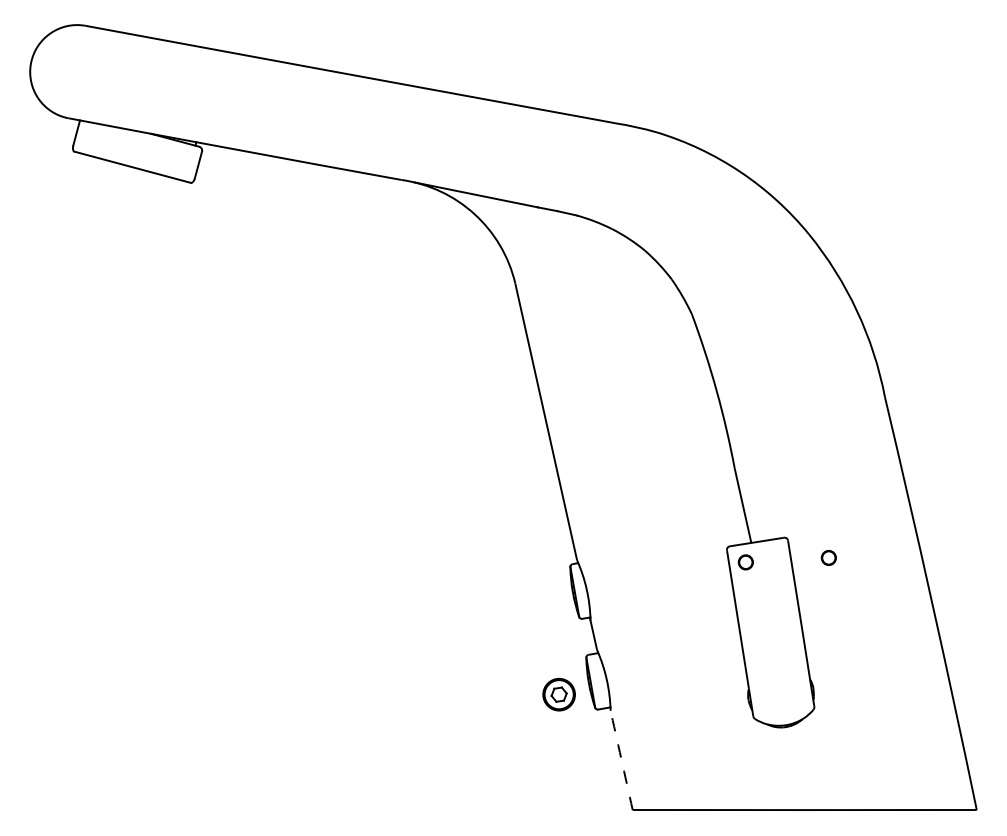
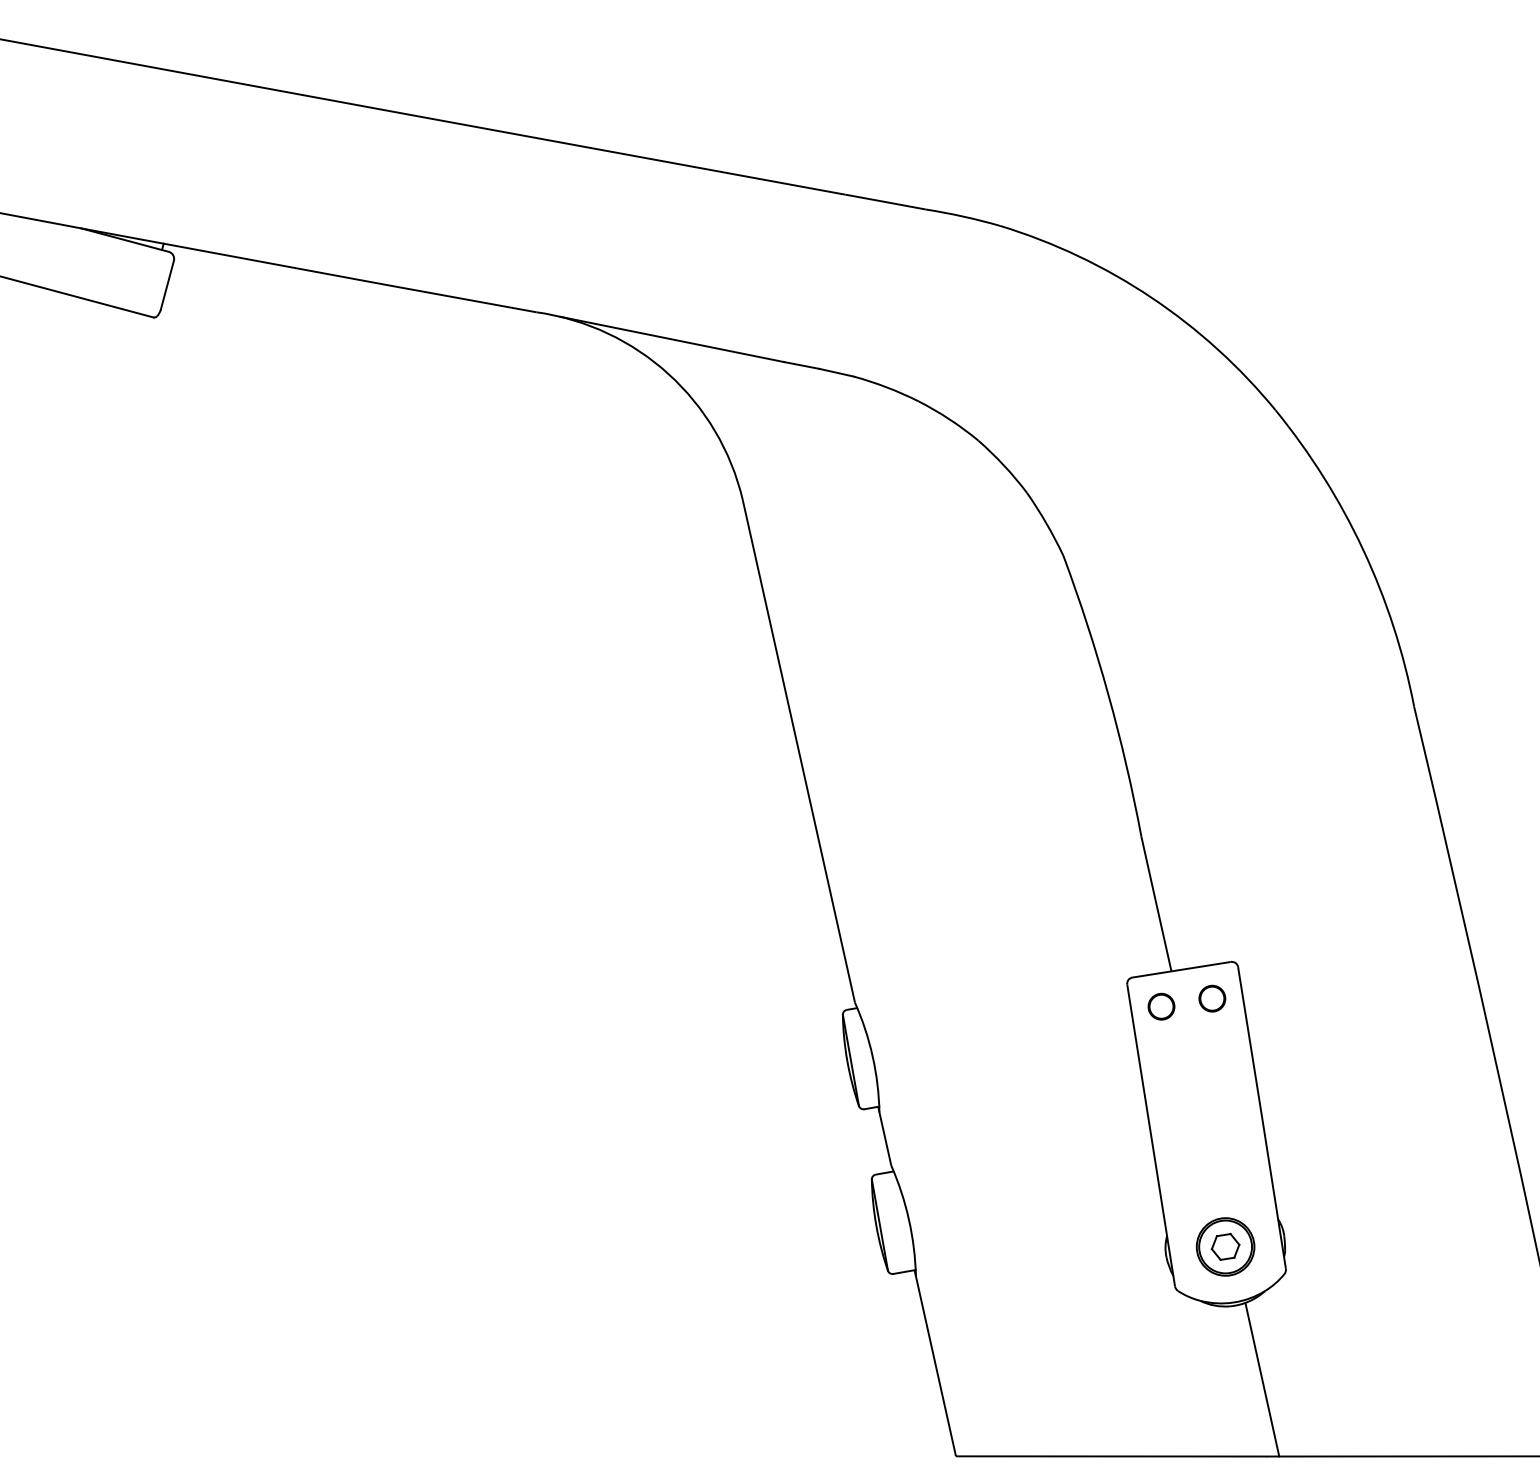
circle: (828, 557) -> (1211, 997), moved
part: (558, 694) -> (1224, 1246), moved
arc: (621, 758) -> (935, 1362), dashed -> solid
line: (801, 767) -> (1262, 1379), added

